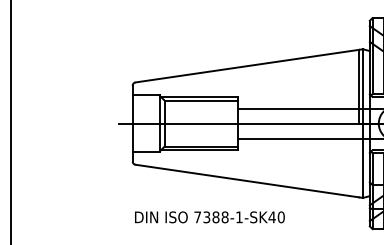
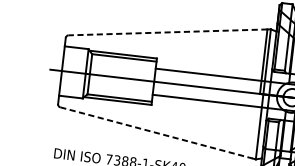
line: (246, 66) -> (167, 32), solid -> dashed
line: (247, 181) -> (156, 133), solid -> dashed

